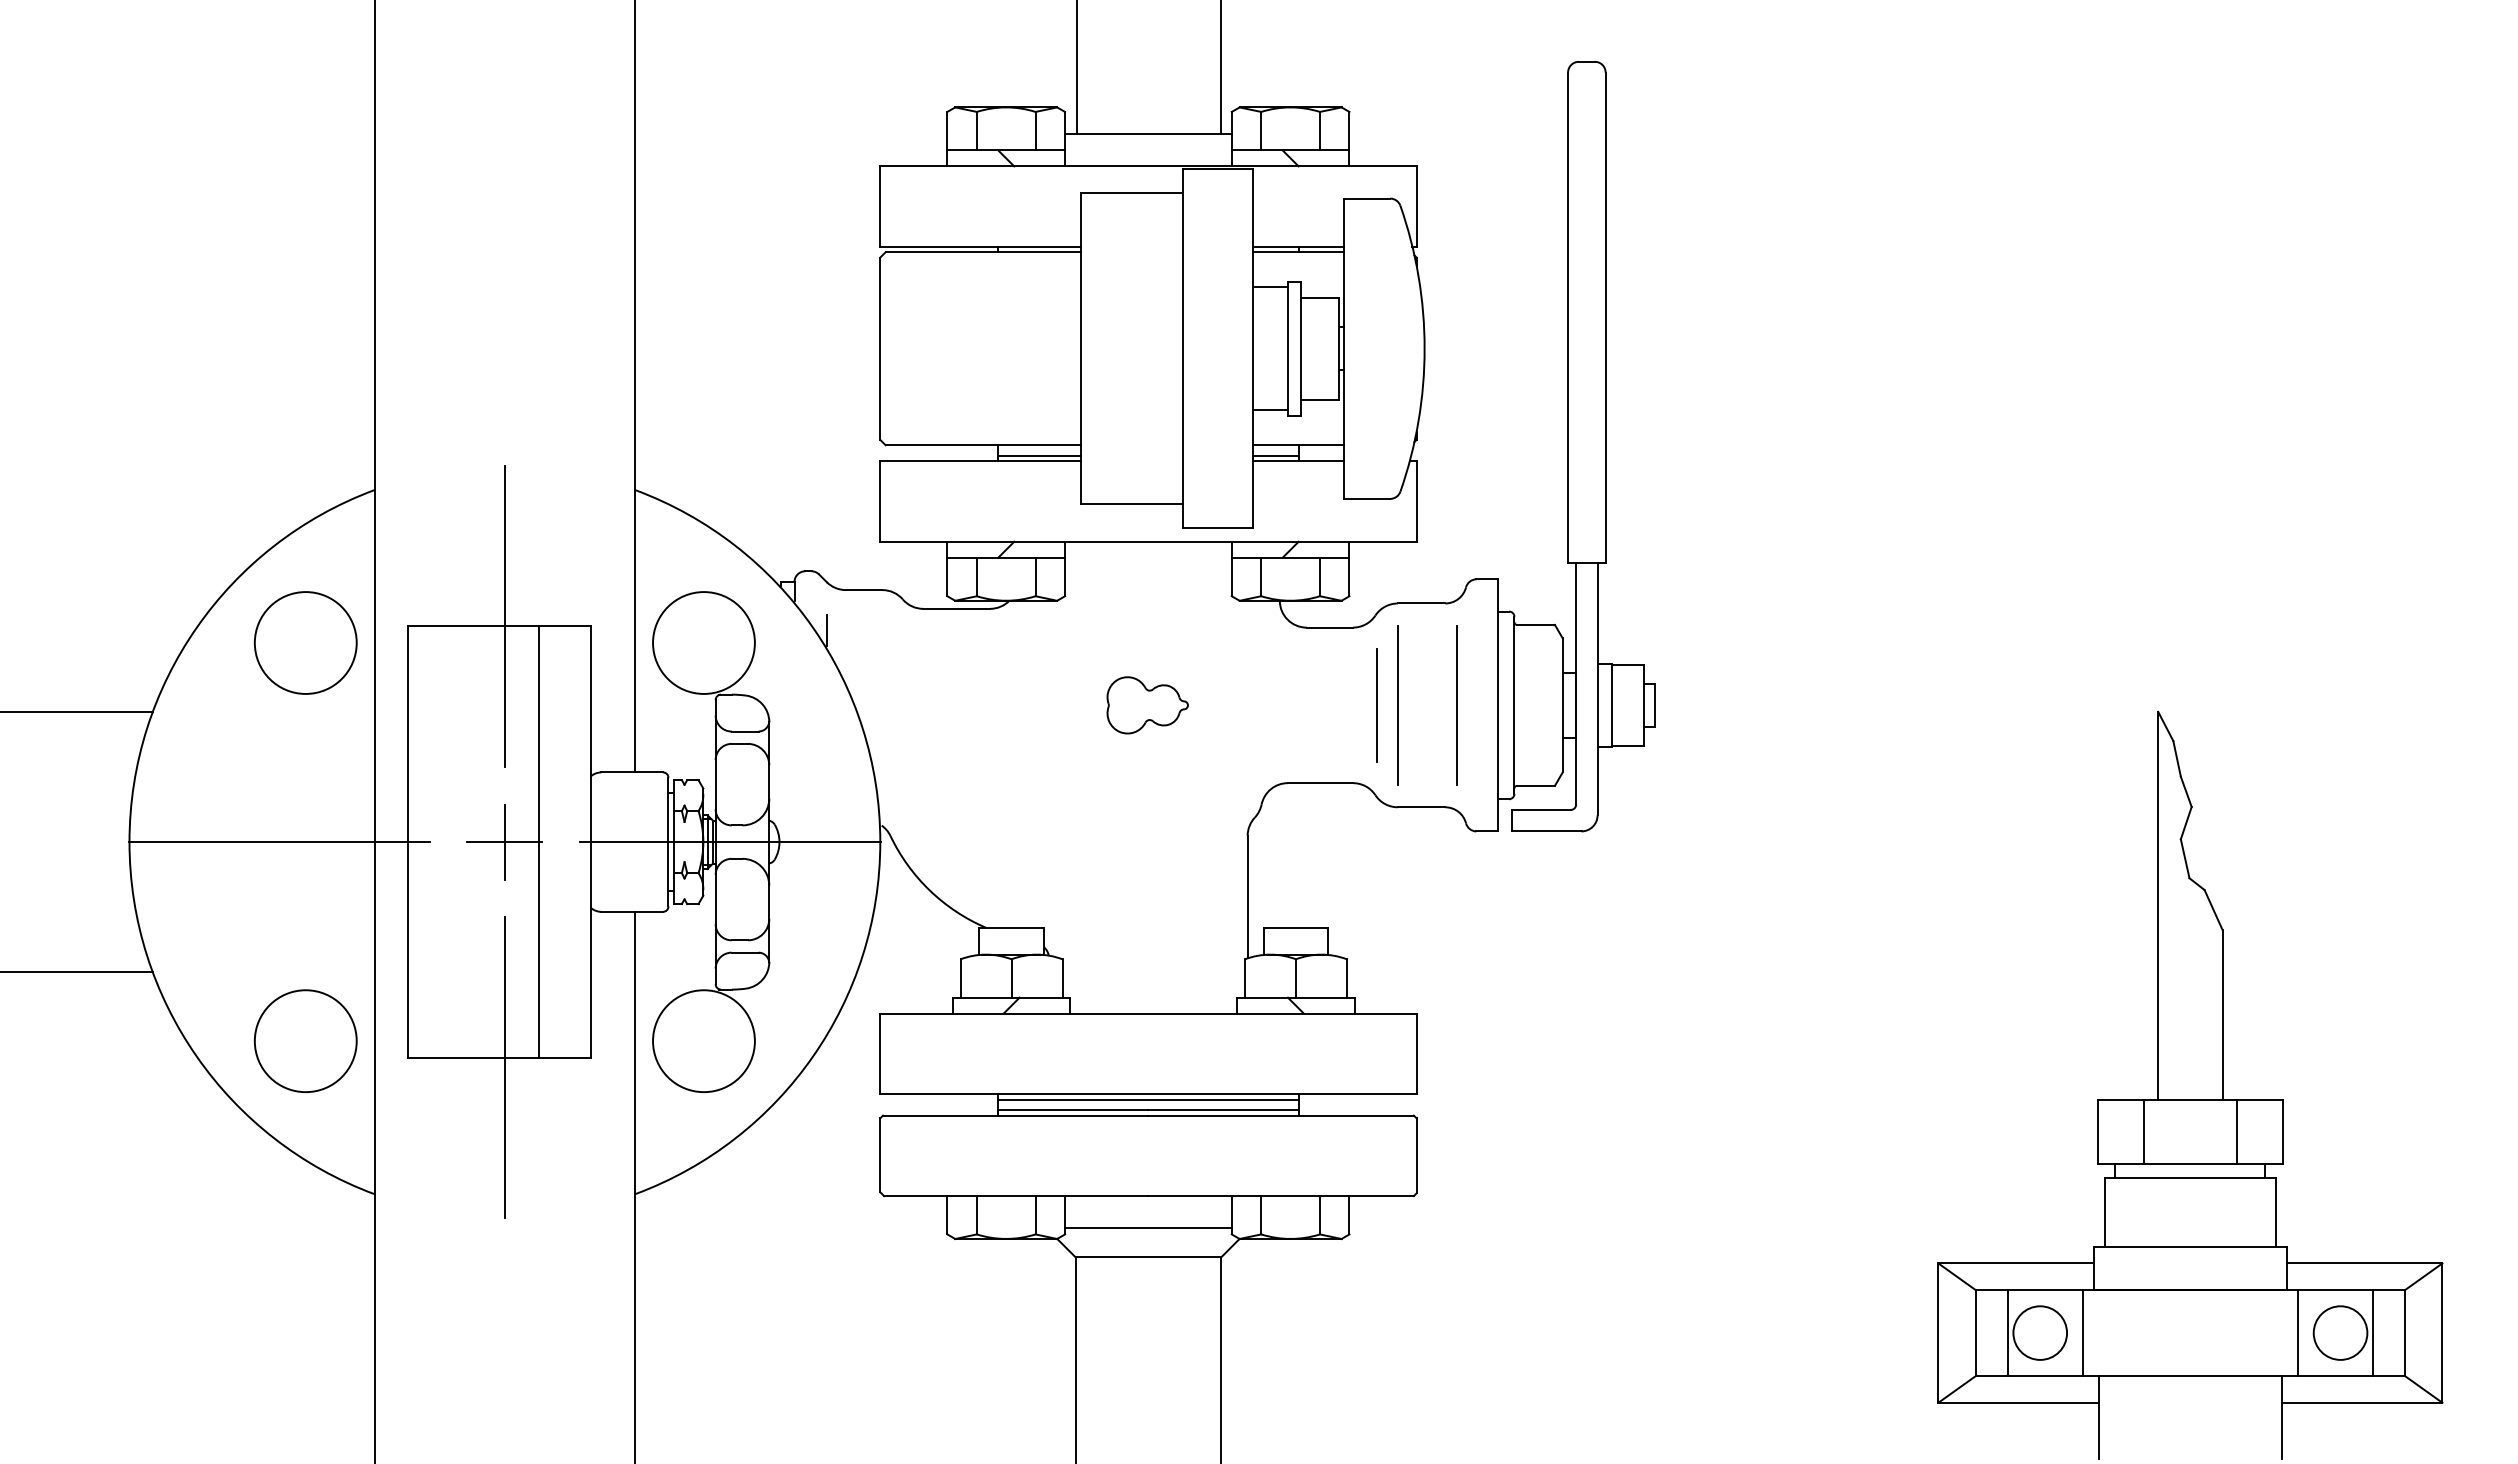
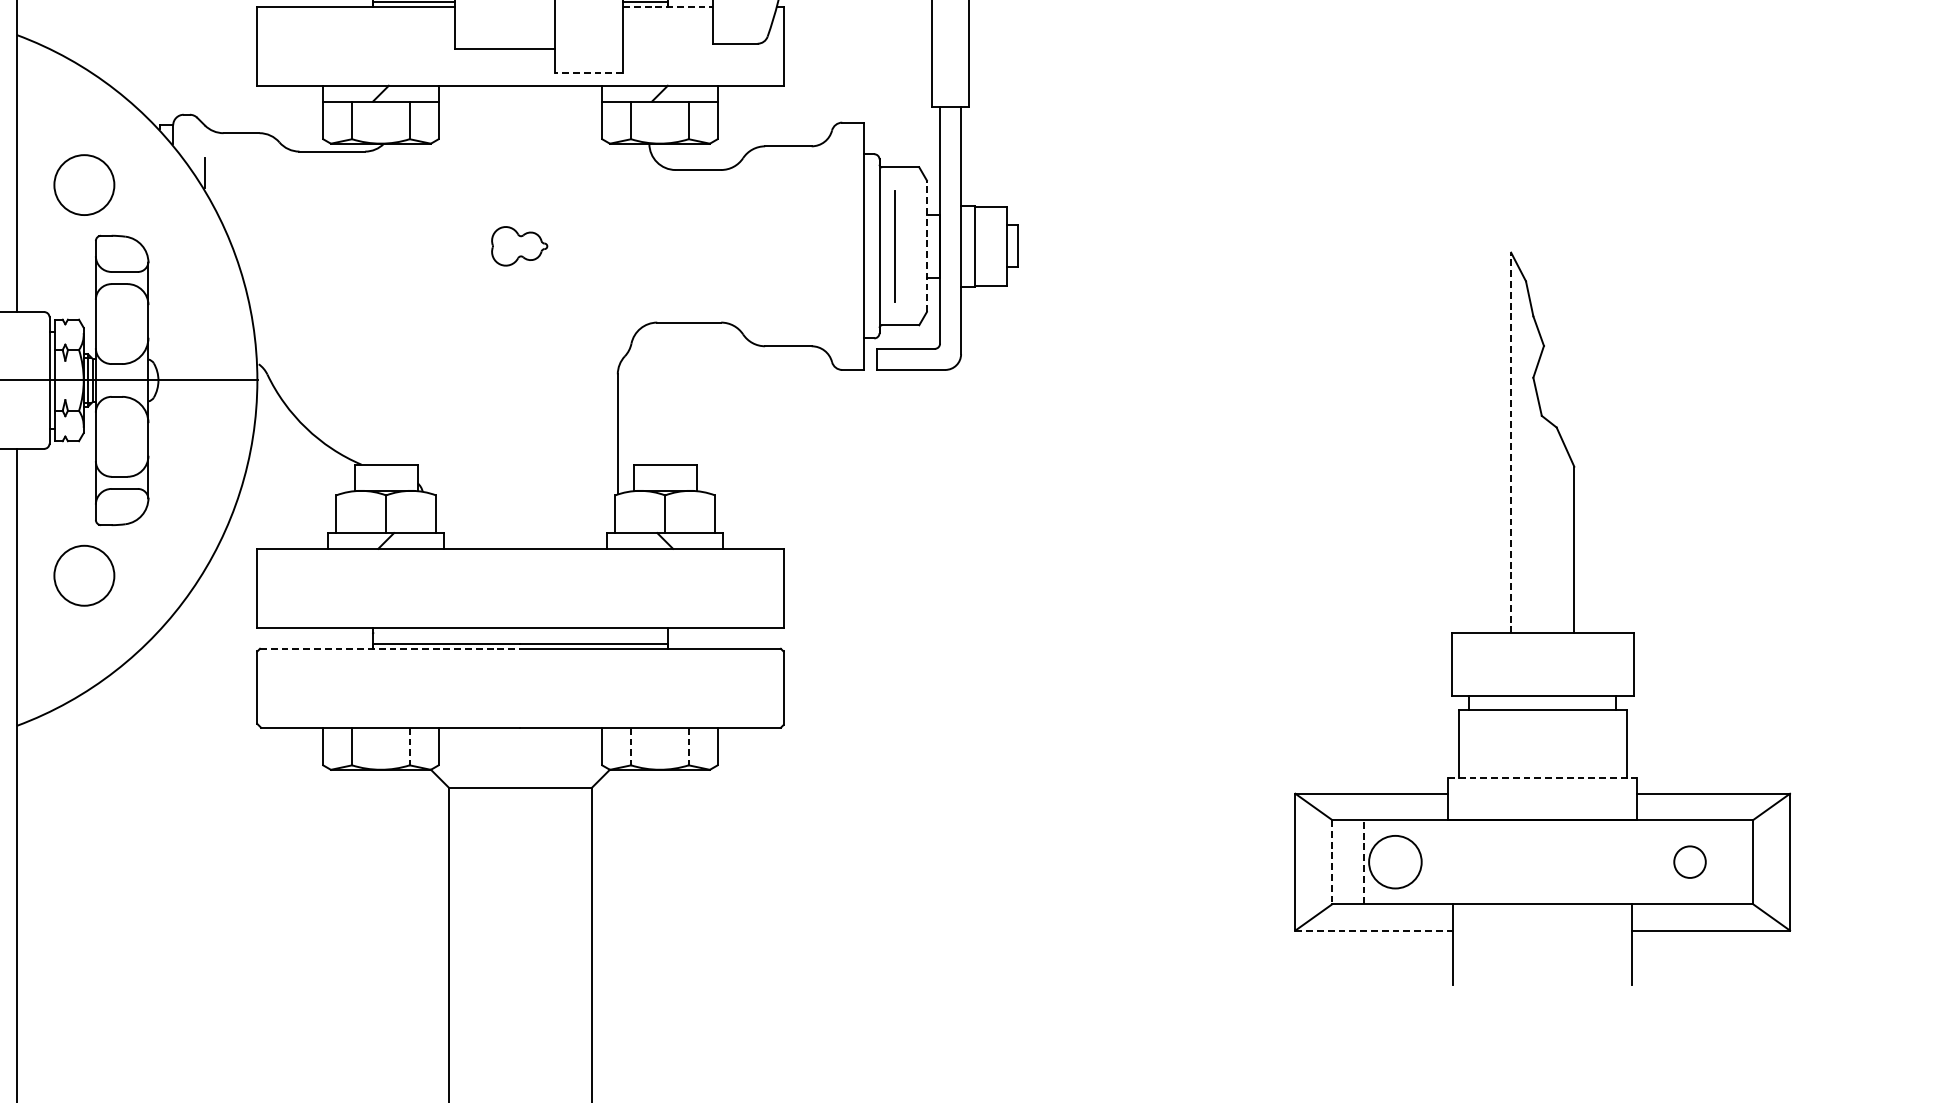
line: (1298, 461) -> (667, 7), solid -> dashed
line: (1218, 528) -> (589, 72), solid -> dashed
circle: (703, 642) -> (83, 184), size x0.6
line: (1562, 704) -> (926, 245), solid -> dashed
part: (1147, 705) -> (519, 246), size x0.7
line: (1376, 705) -> (894, 246), moved
line: (1397, 705) -> (764, 246), removed
line: (1457, 705) -> (823, 246), removed
line: (2158, 905) -> (1511, 442), solid -> dashed
circle: (703, 1041) -> (83, 576), size x0.6
line: (1148, 1099) -> (520, 632), removed
line: (1015, 1115) -> (390, 648), solid -> dashed
line: (2144, 1131) -> (1497, 664), removed
line: (2237, 1131) -> (1588, 664), removed
line: (1035, 1215) -> (409, 746), solid -> dashed
line: (1261, 1215) -> (631, 746), solid -> dashed
line: (1320, 1215) -> (689, 746), solid -> dashed
line: (1148, 1228) -> (520, 759), removed
line: (2190, 1247) -> (1542, 778), solid -> dashed
circle: (2340, 1332) -> (1689, 861), size x0.6
line: (1975, 1333) -> (1331, 862), solid -> dashed
line: (2008, 1333) -> (1364, 862), solid -> dashed
line: (2083, 1333) -> (1437, 862), removed
line: (2297, 1333) -> (1647, 862), removed
line: (2372, 1333) -> (1721, 862), removed
line: (2019, 1402) -> (1375, 930), solid -> dashed

